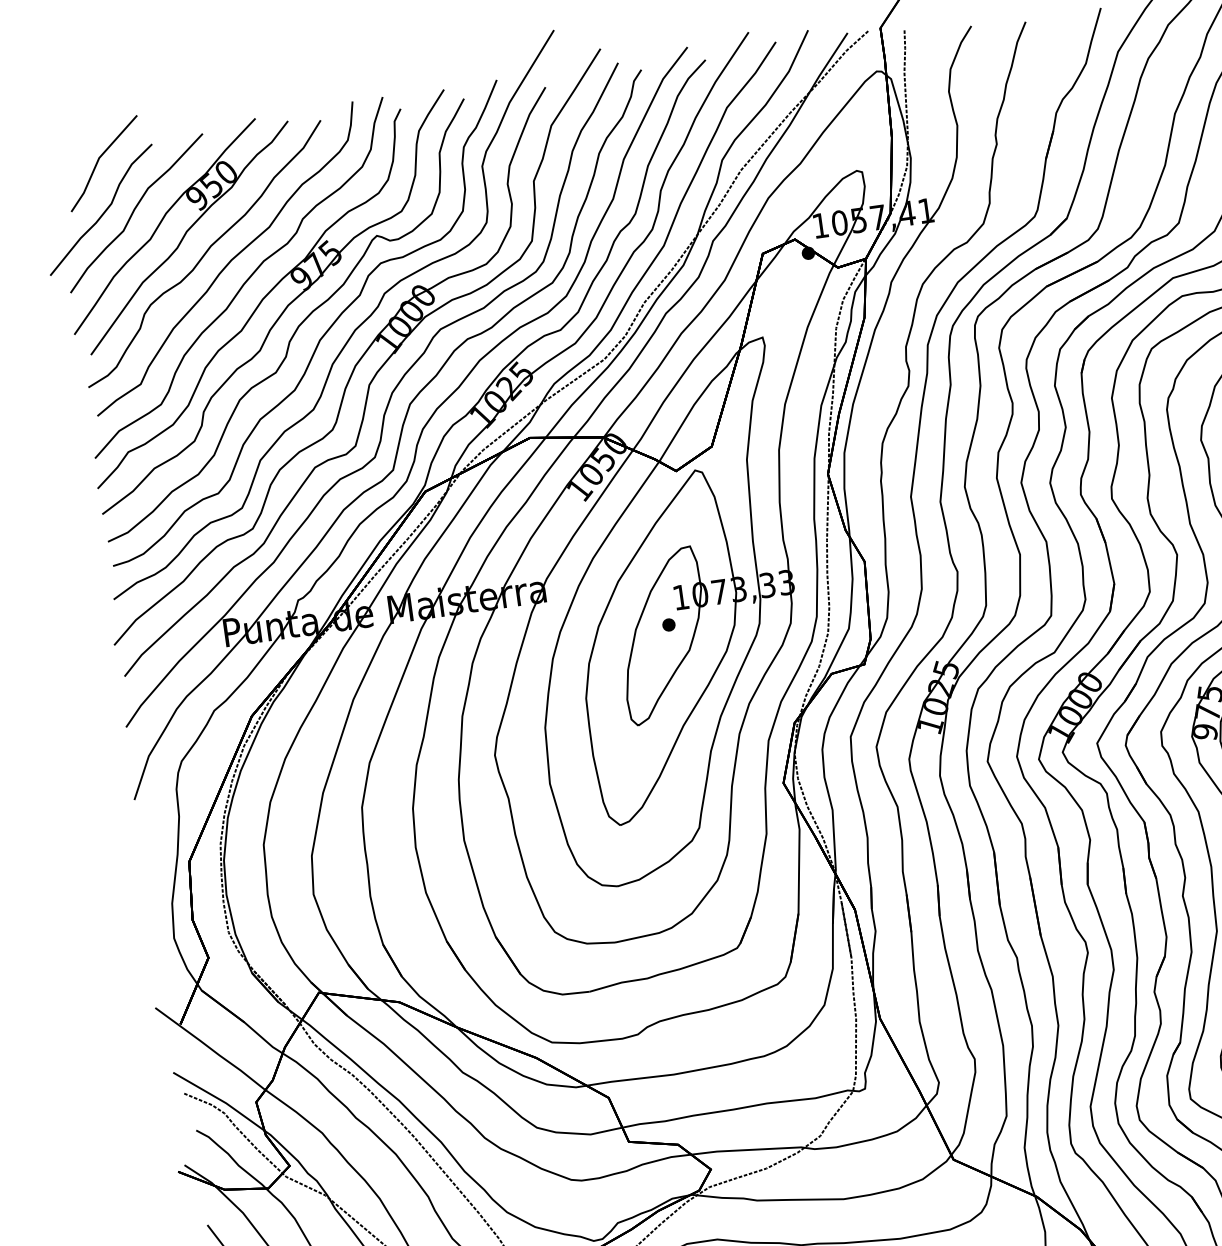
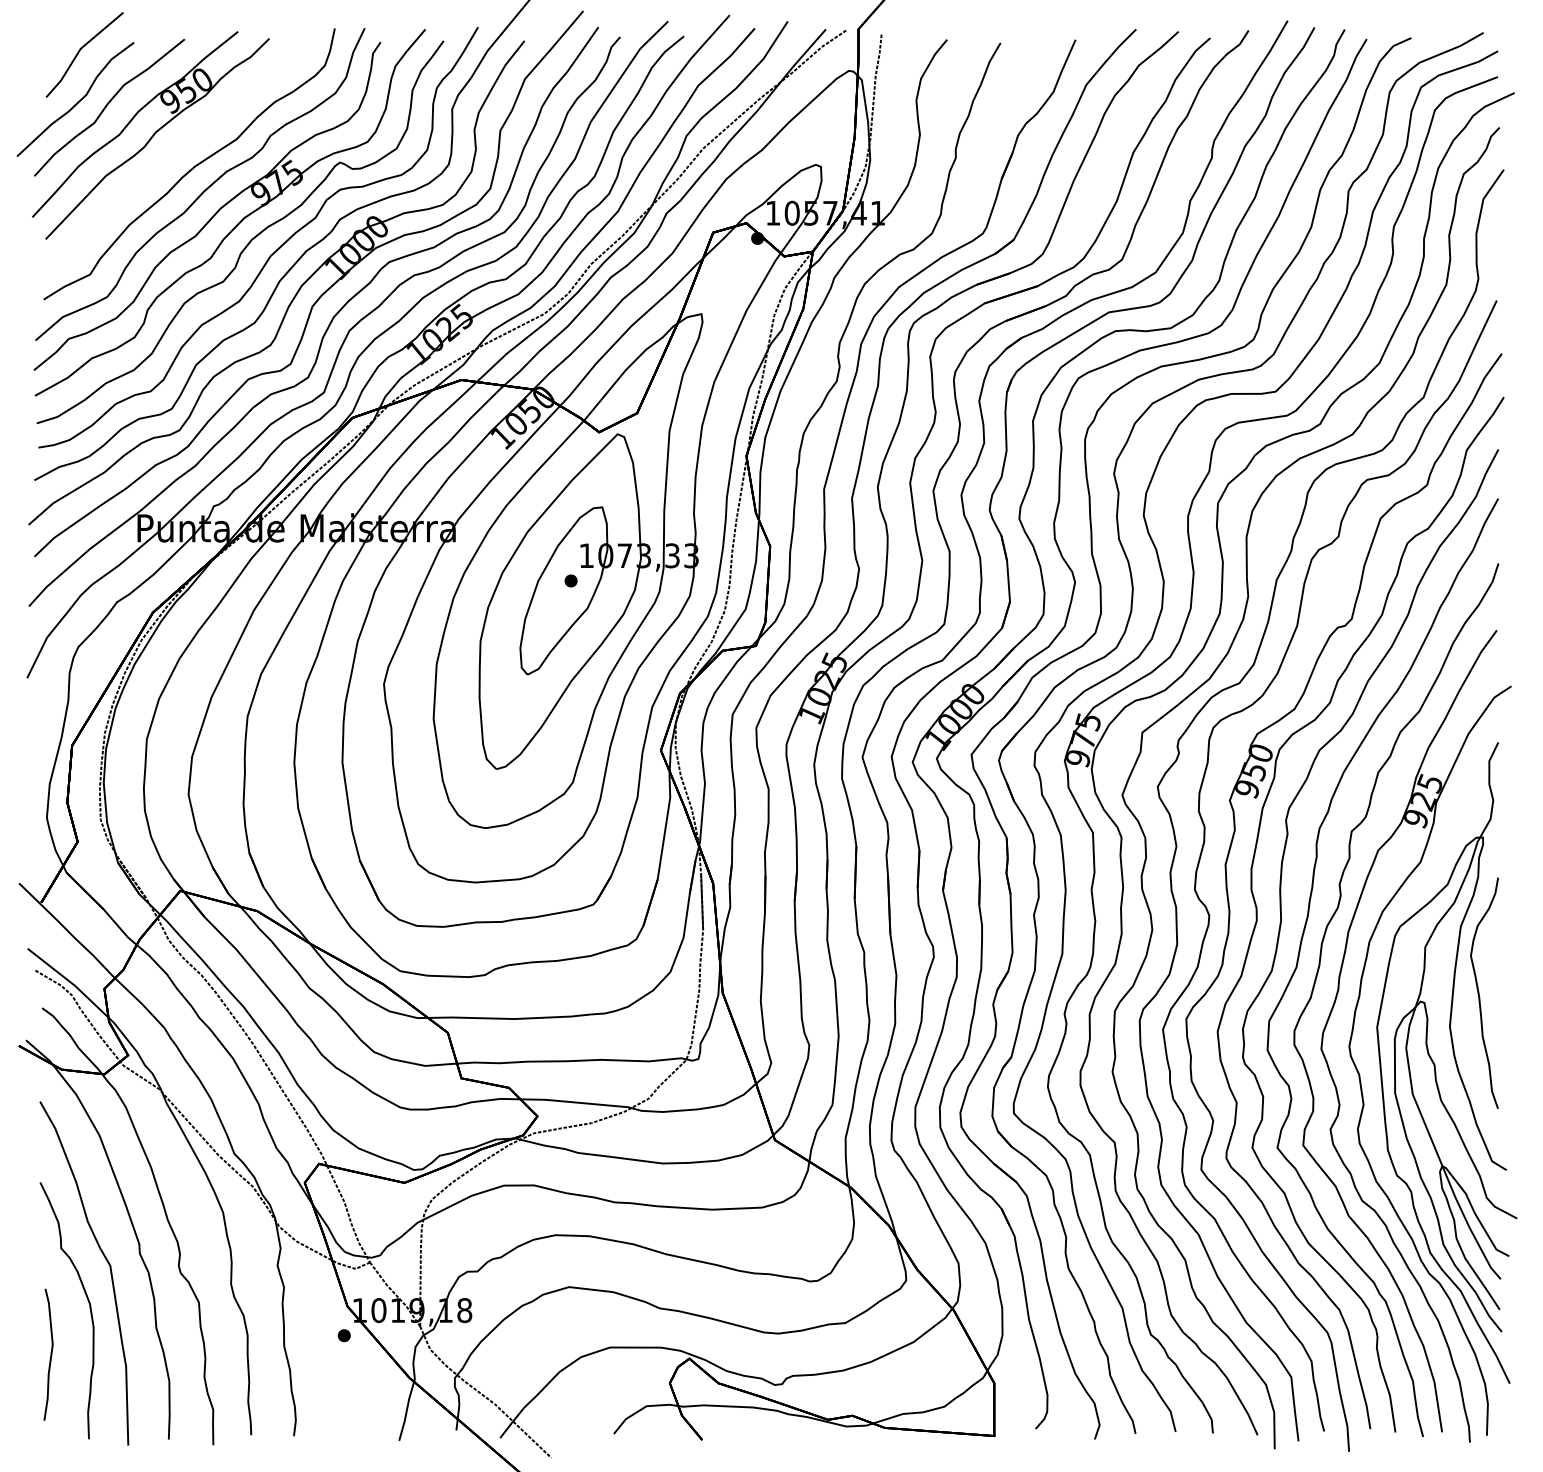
part: (203, 254) -> (169, 156), removed

